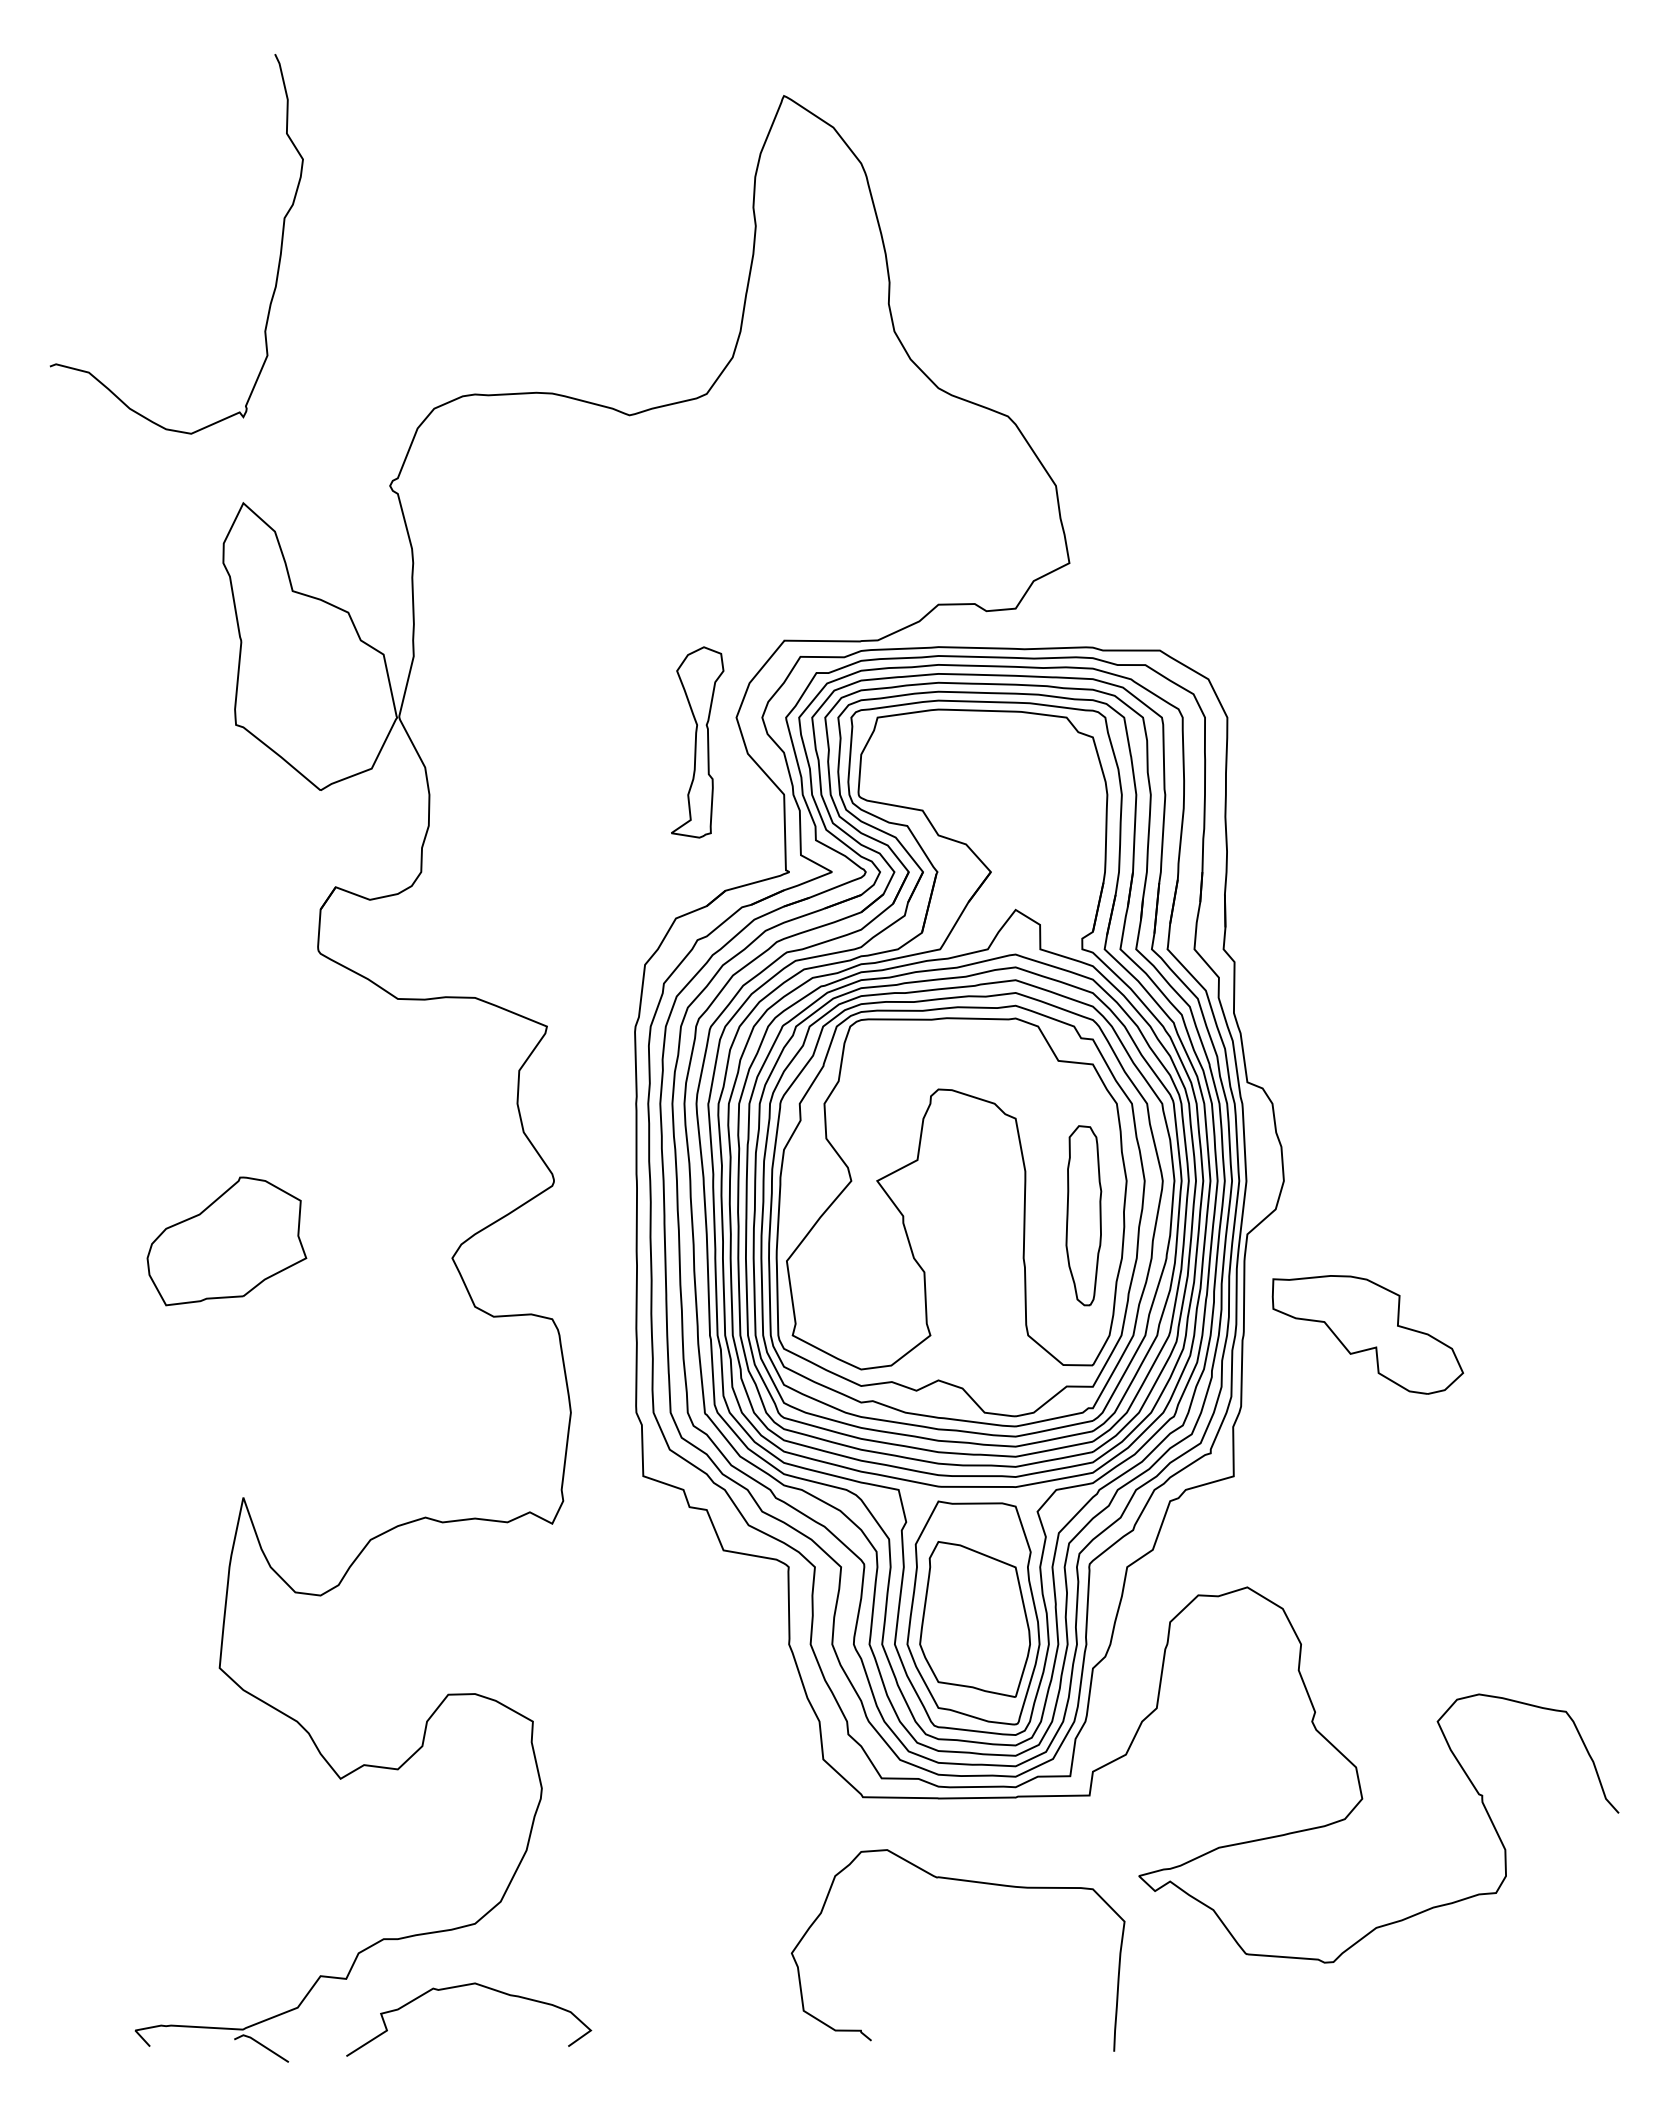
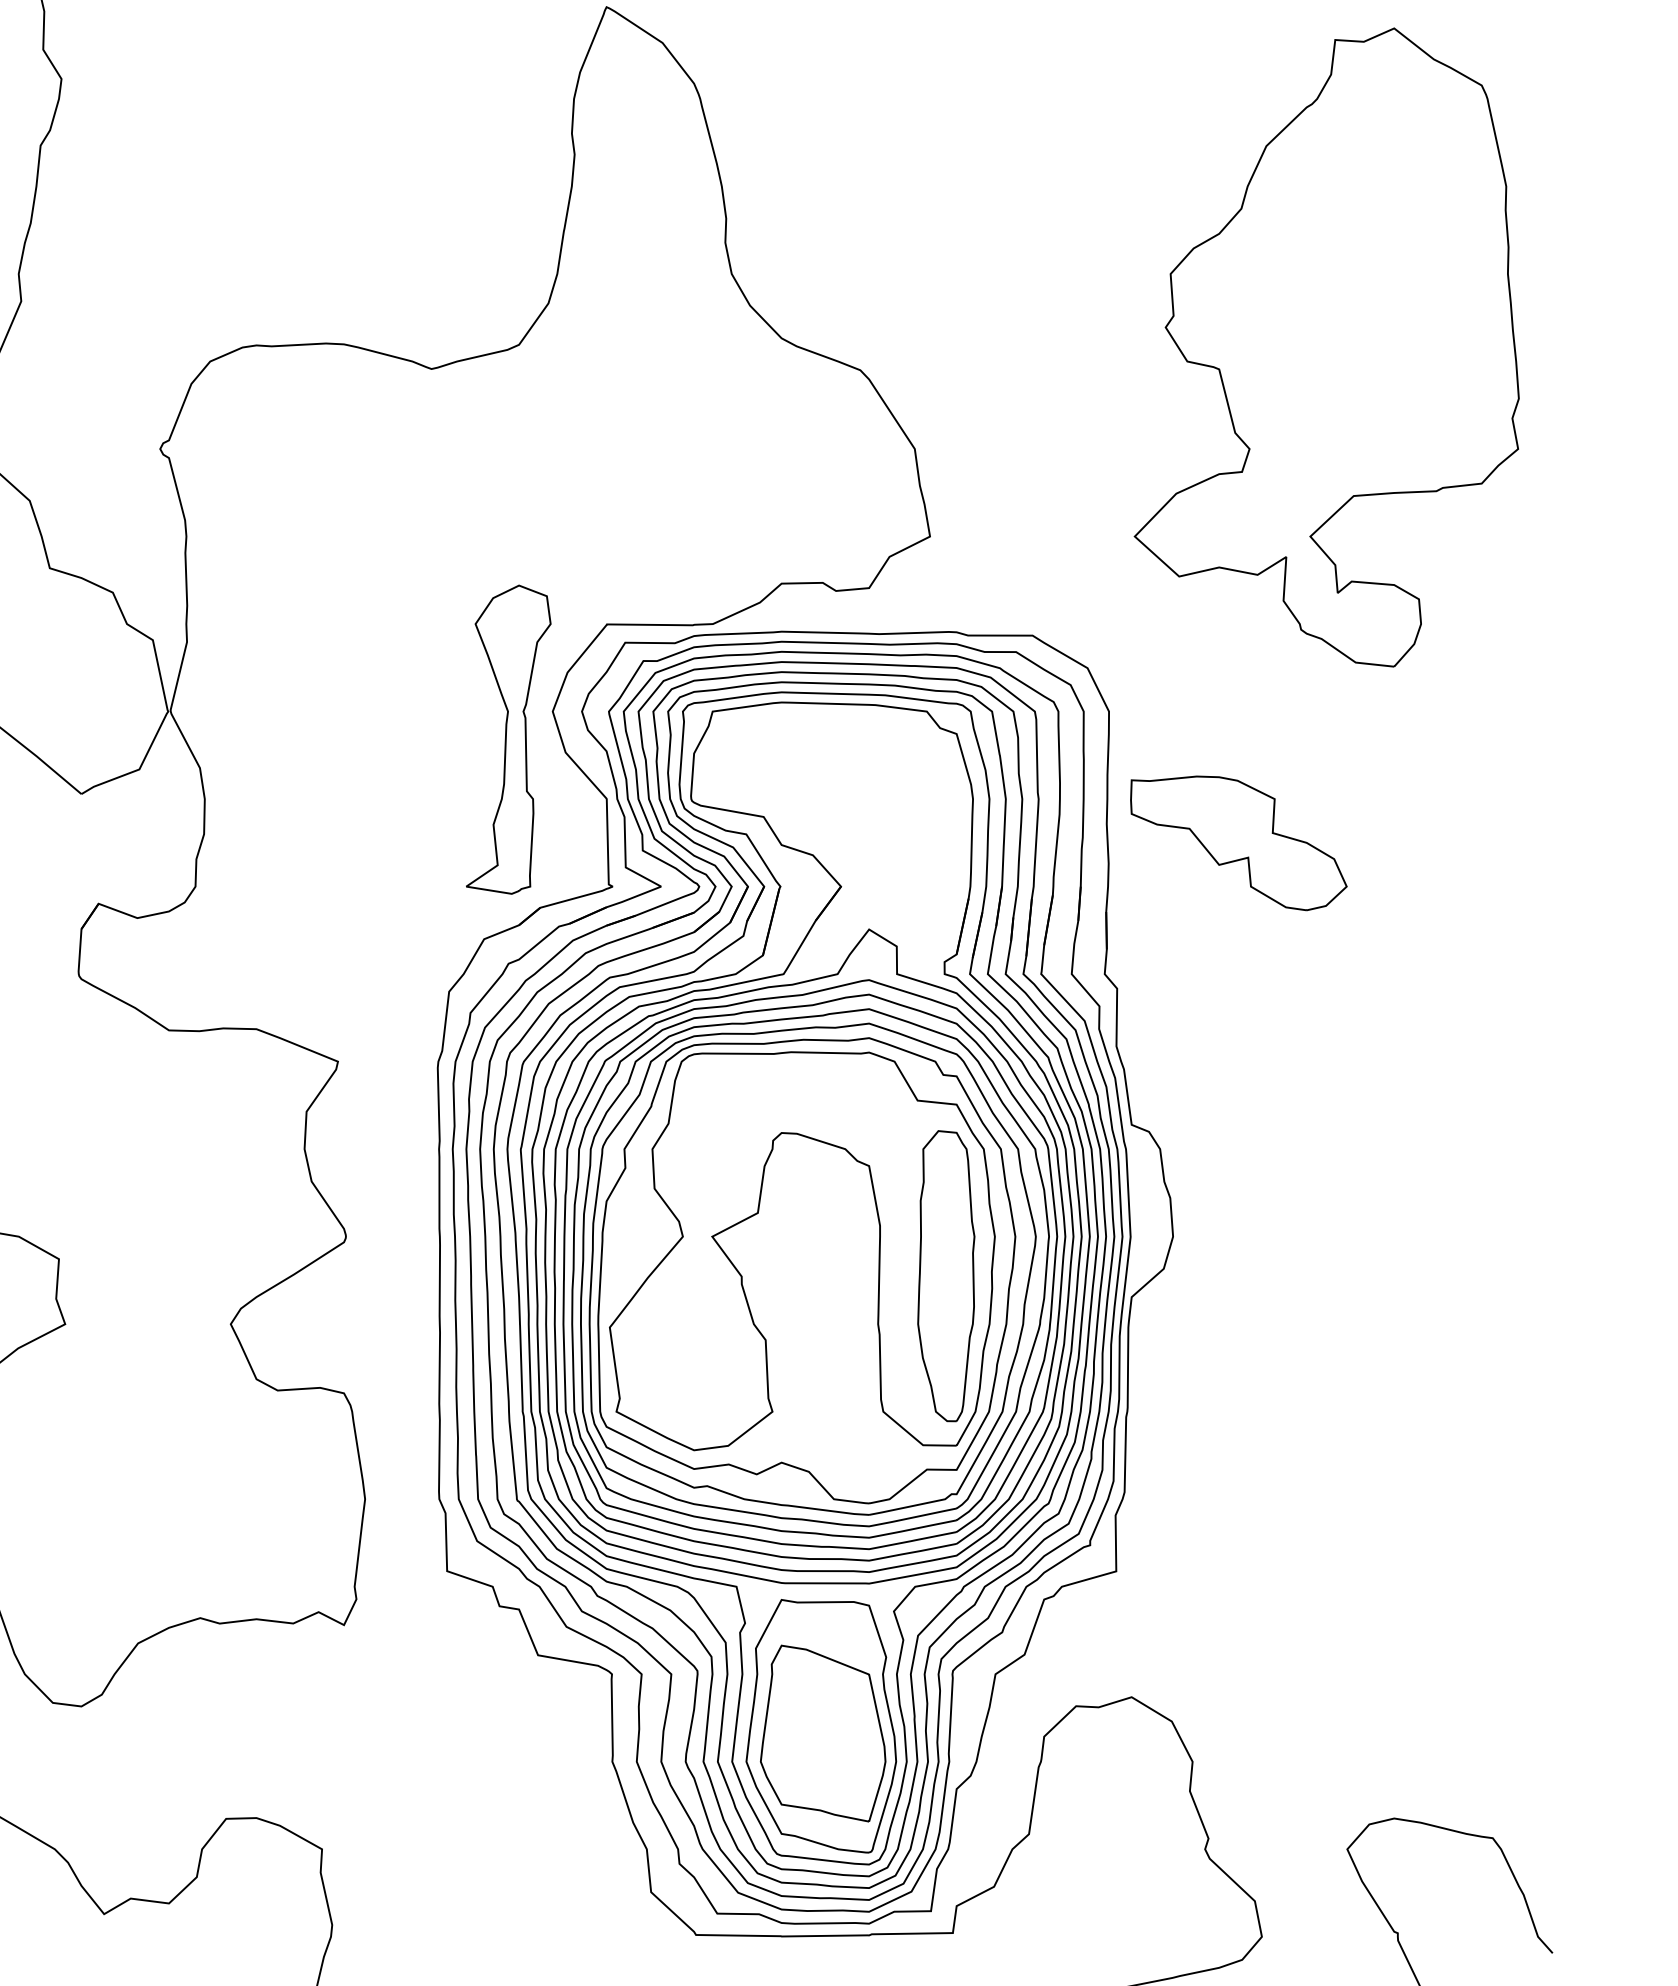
part: (1419, 395) -> (1326, 346), added
part: (697, 742) -> (508, 739), size x1.43
part: (1083, 1215) -> (945, 1275), size x1.43
part: (1367, 1334) -> (1238, 842), moved

